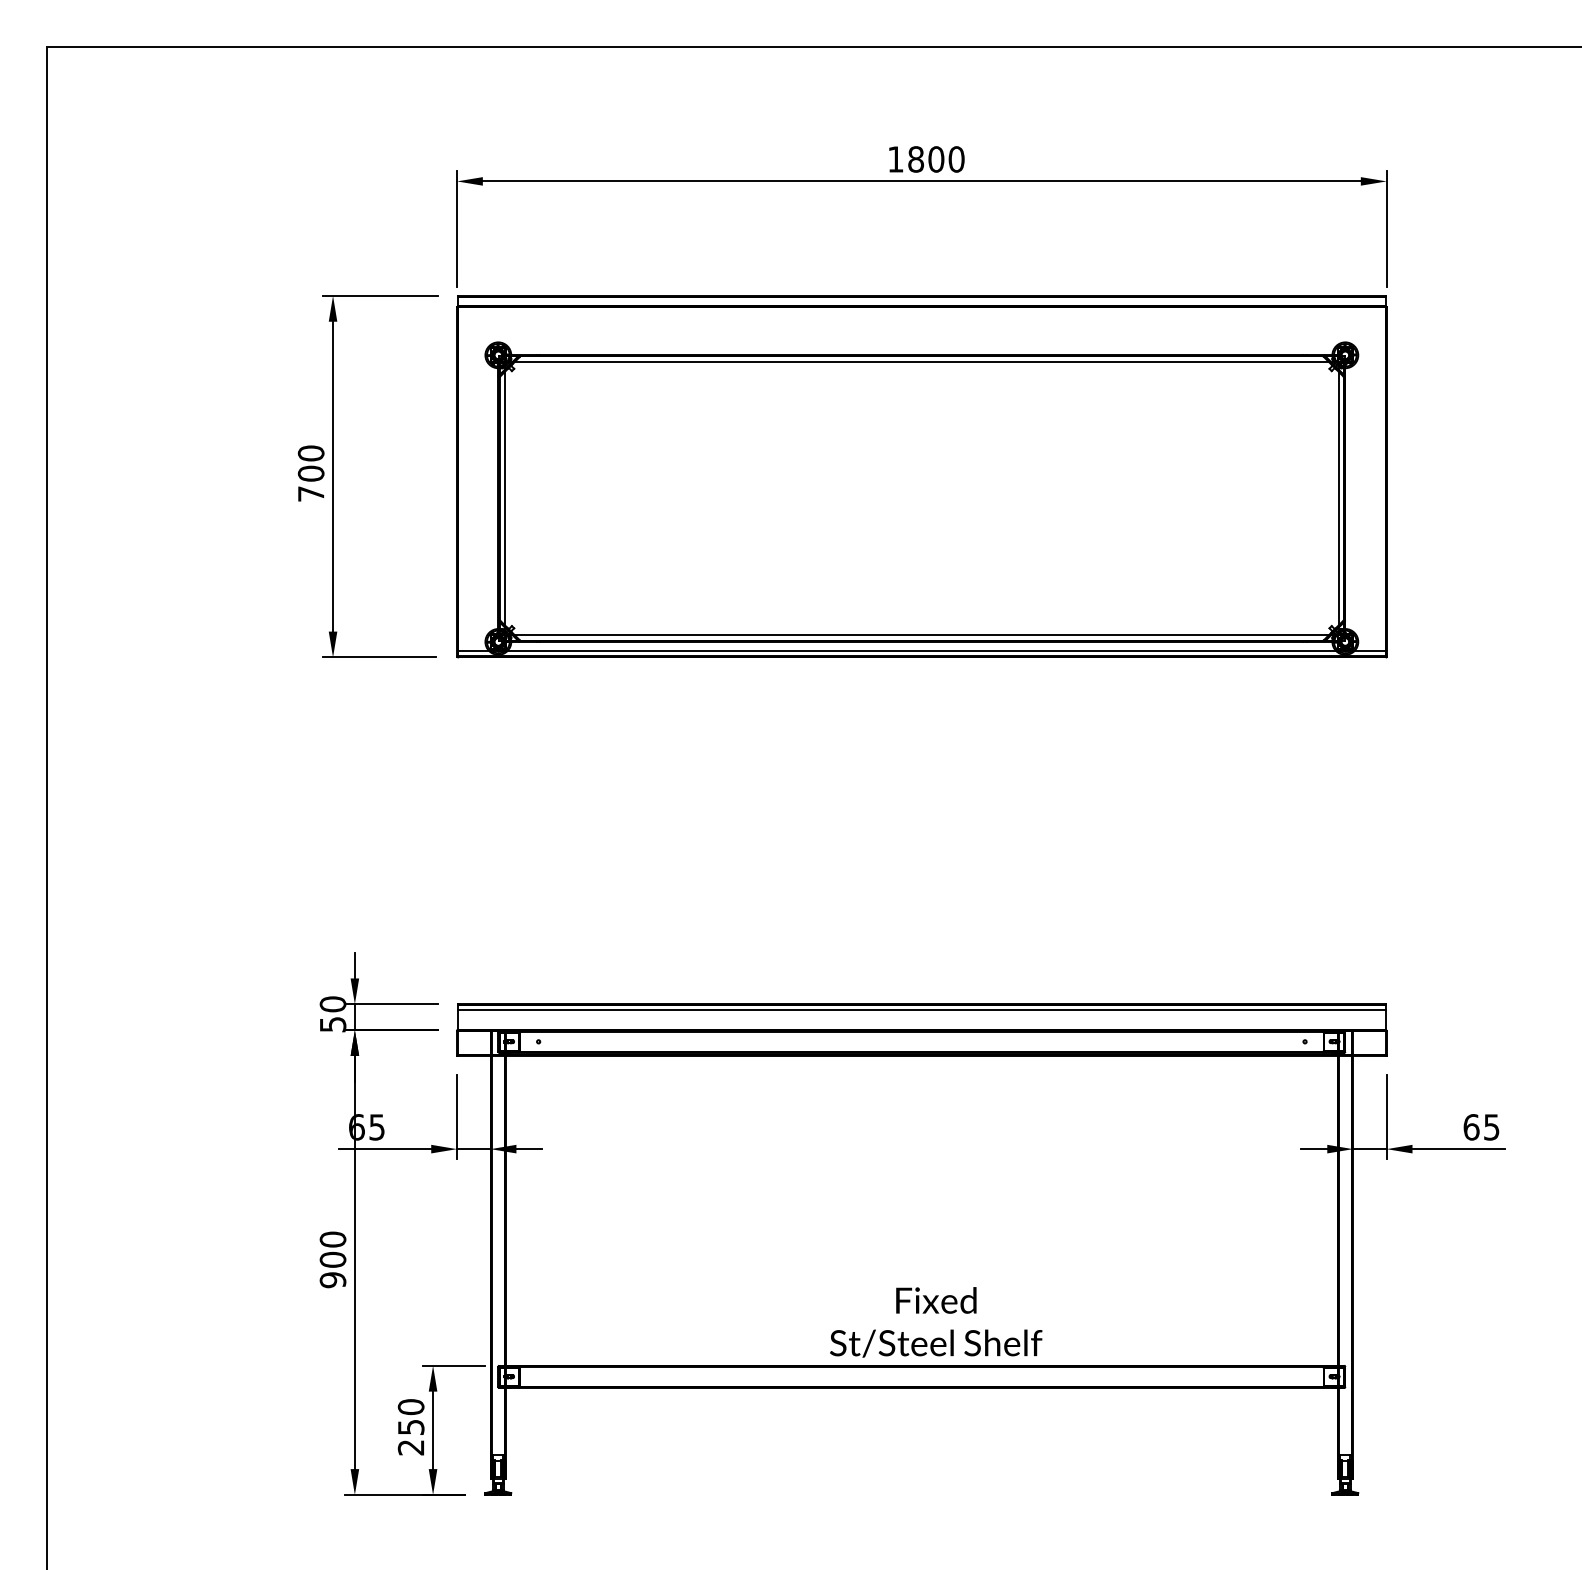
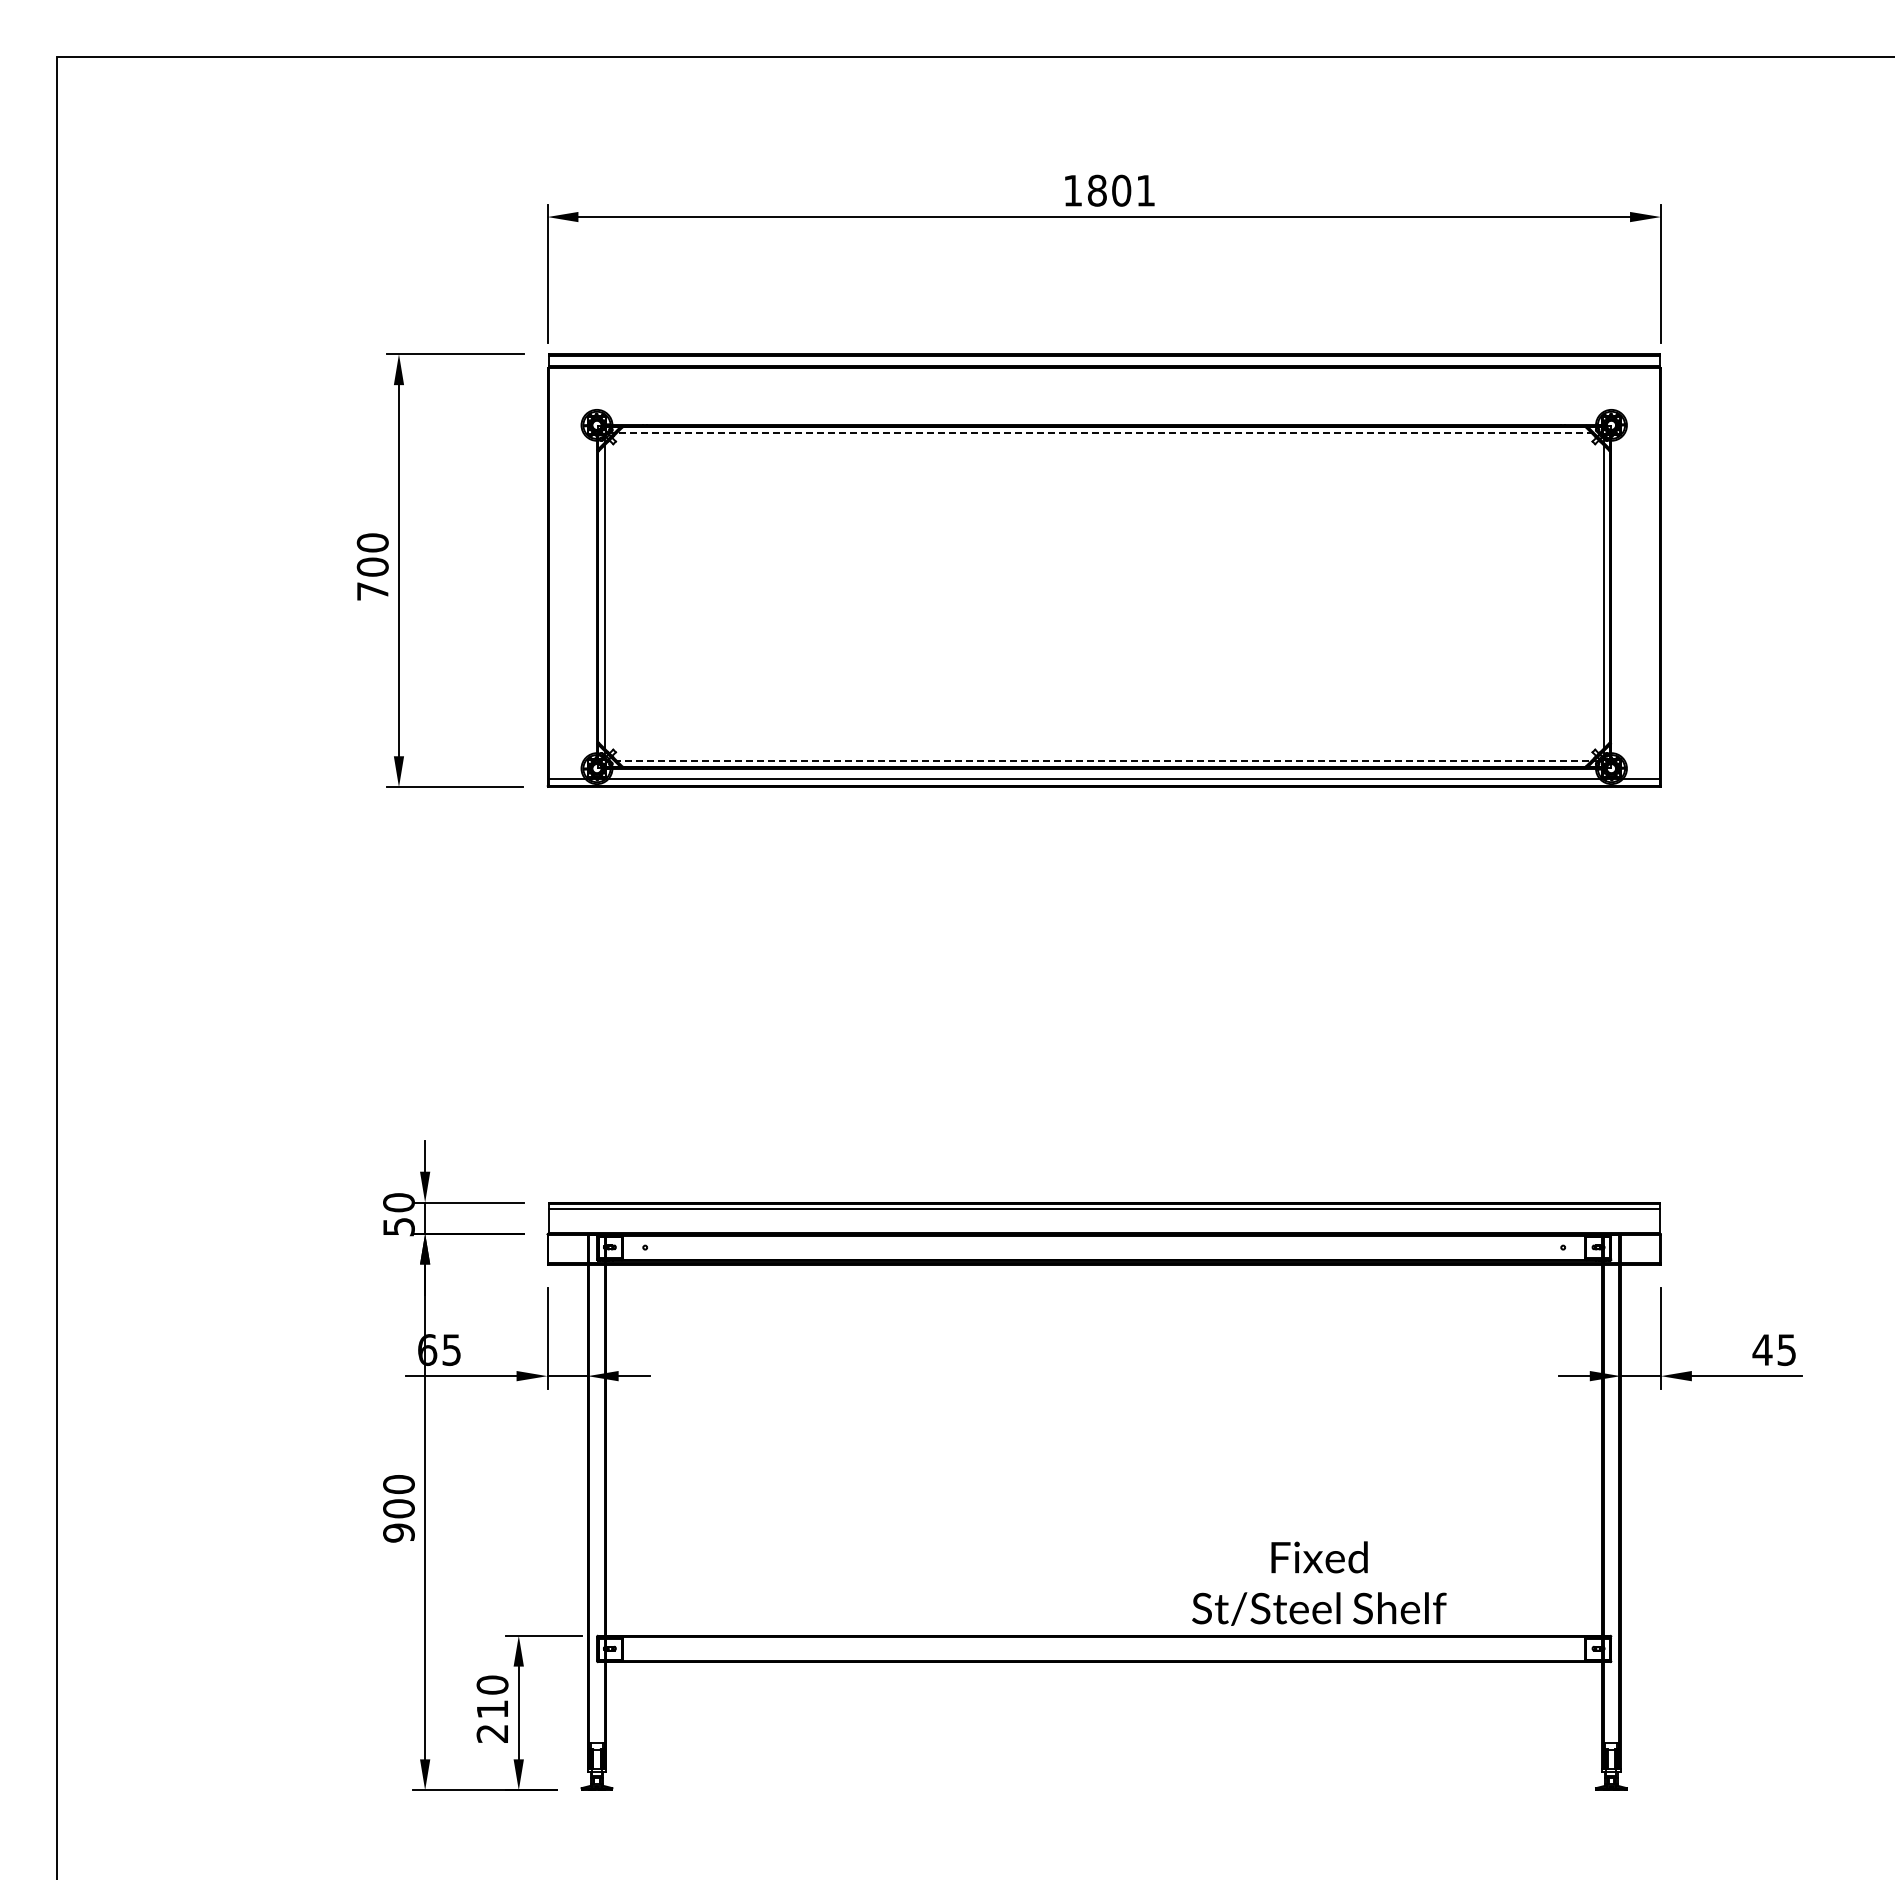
text: (956, 159) -> (1145, 190), 1800 -> 1801
line: (922, 362) -> (1104, 433), solid -> dashed
line: (922, 635) -> (1104, 760), solid -> dashed
text: (1471, 1126) -> (1762, 1349), 65 -> 45
text: (936, 1322) -> (1319, 1583), moved
text: (411, 1427) -> (492, 1709), 250 -> 210

